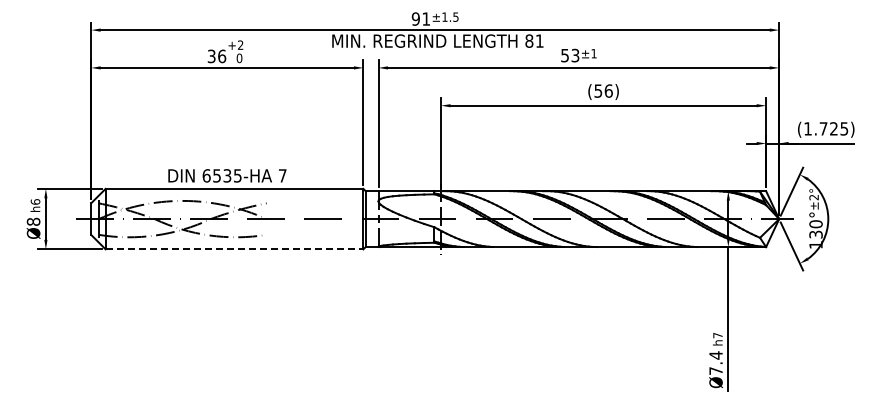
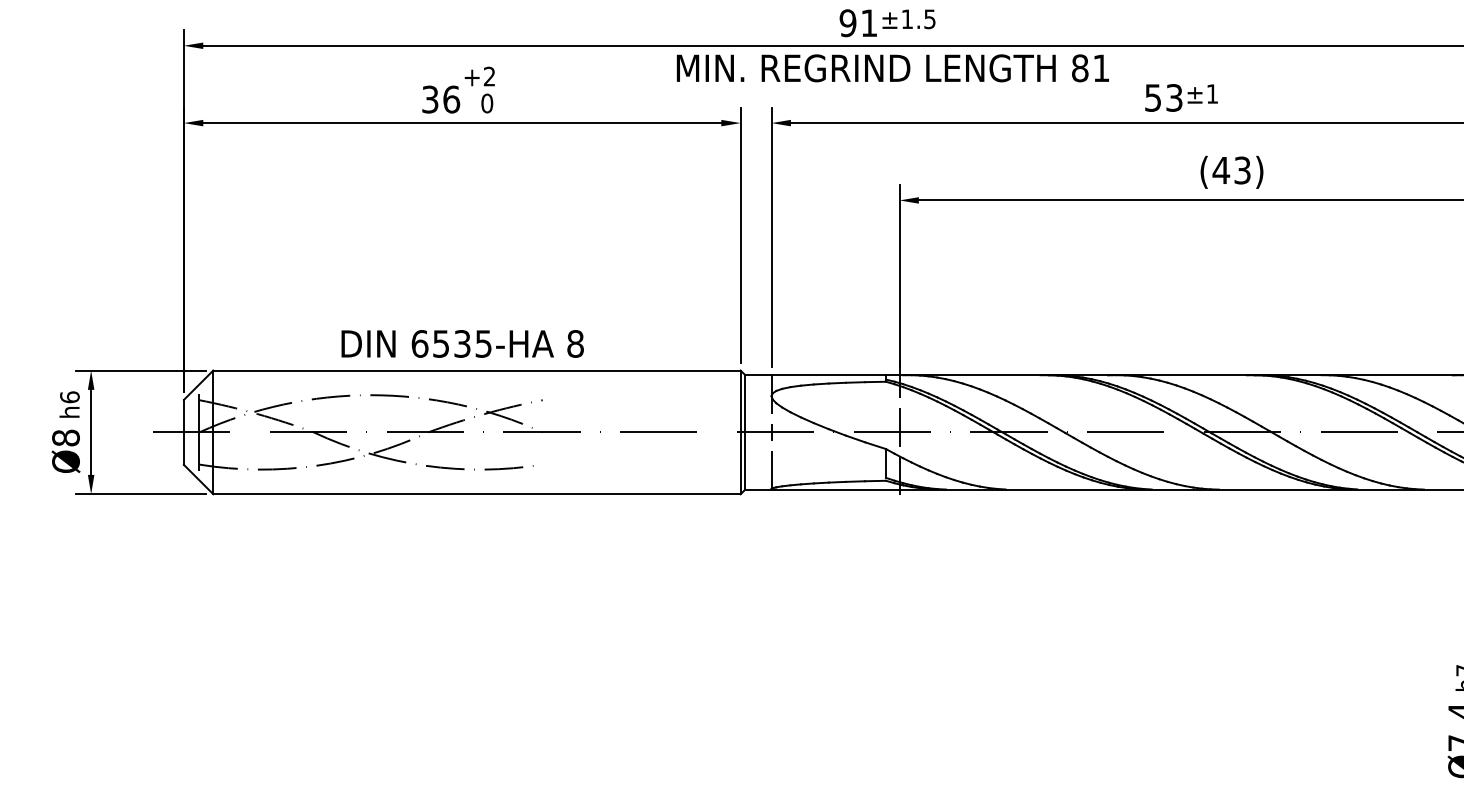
text: (603, 90) -> (1231, 169), (56) -> (43)
text: (282, 175) -> (575, 343), 7 -> 8
line: (234, 249) -> (476, 494), dashed -> solid

